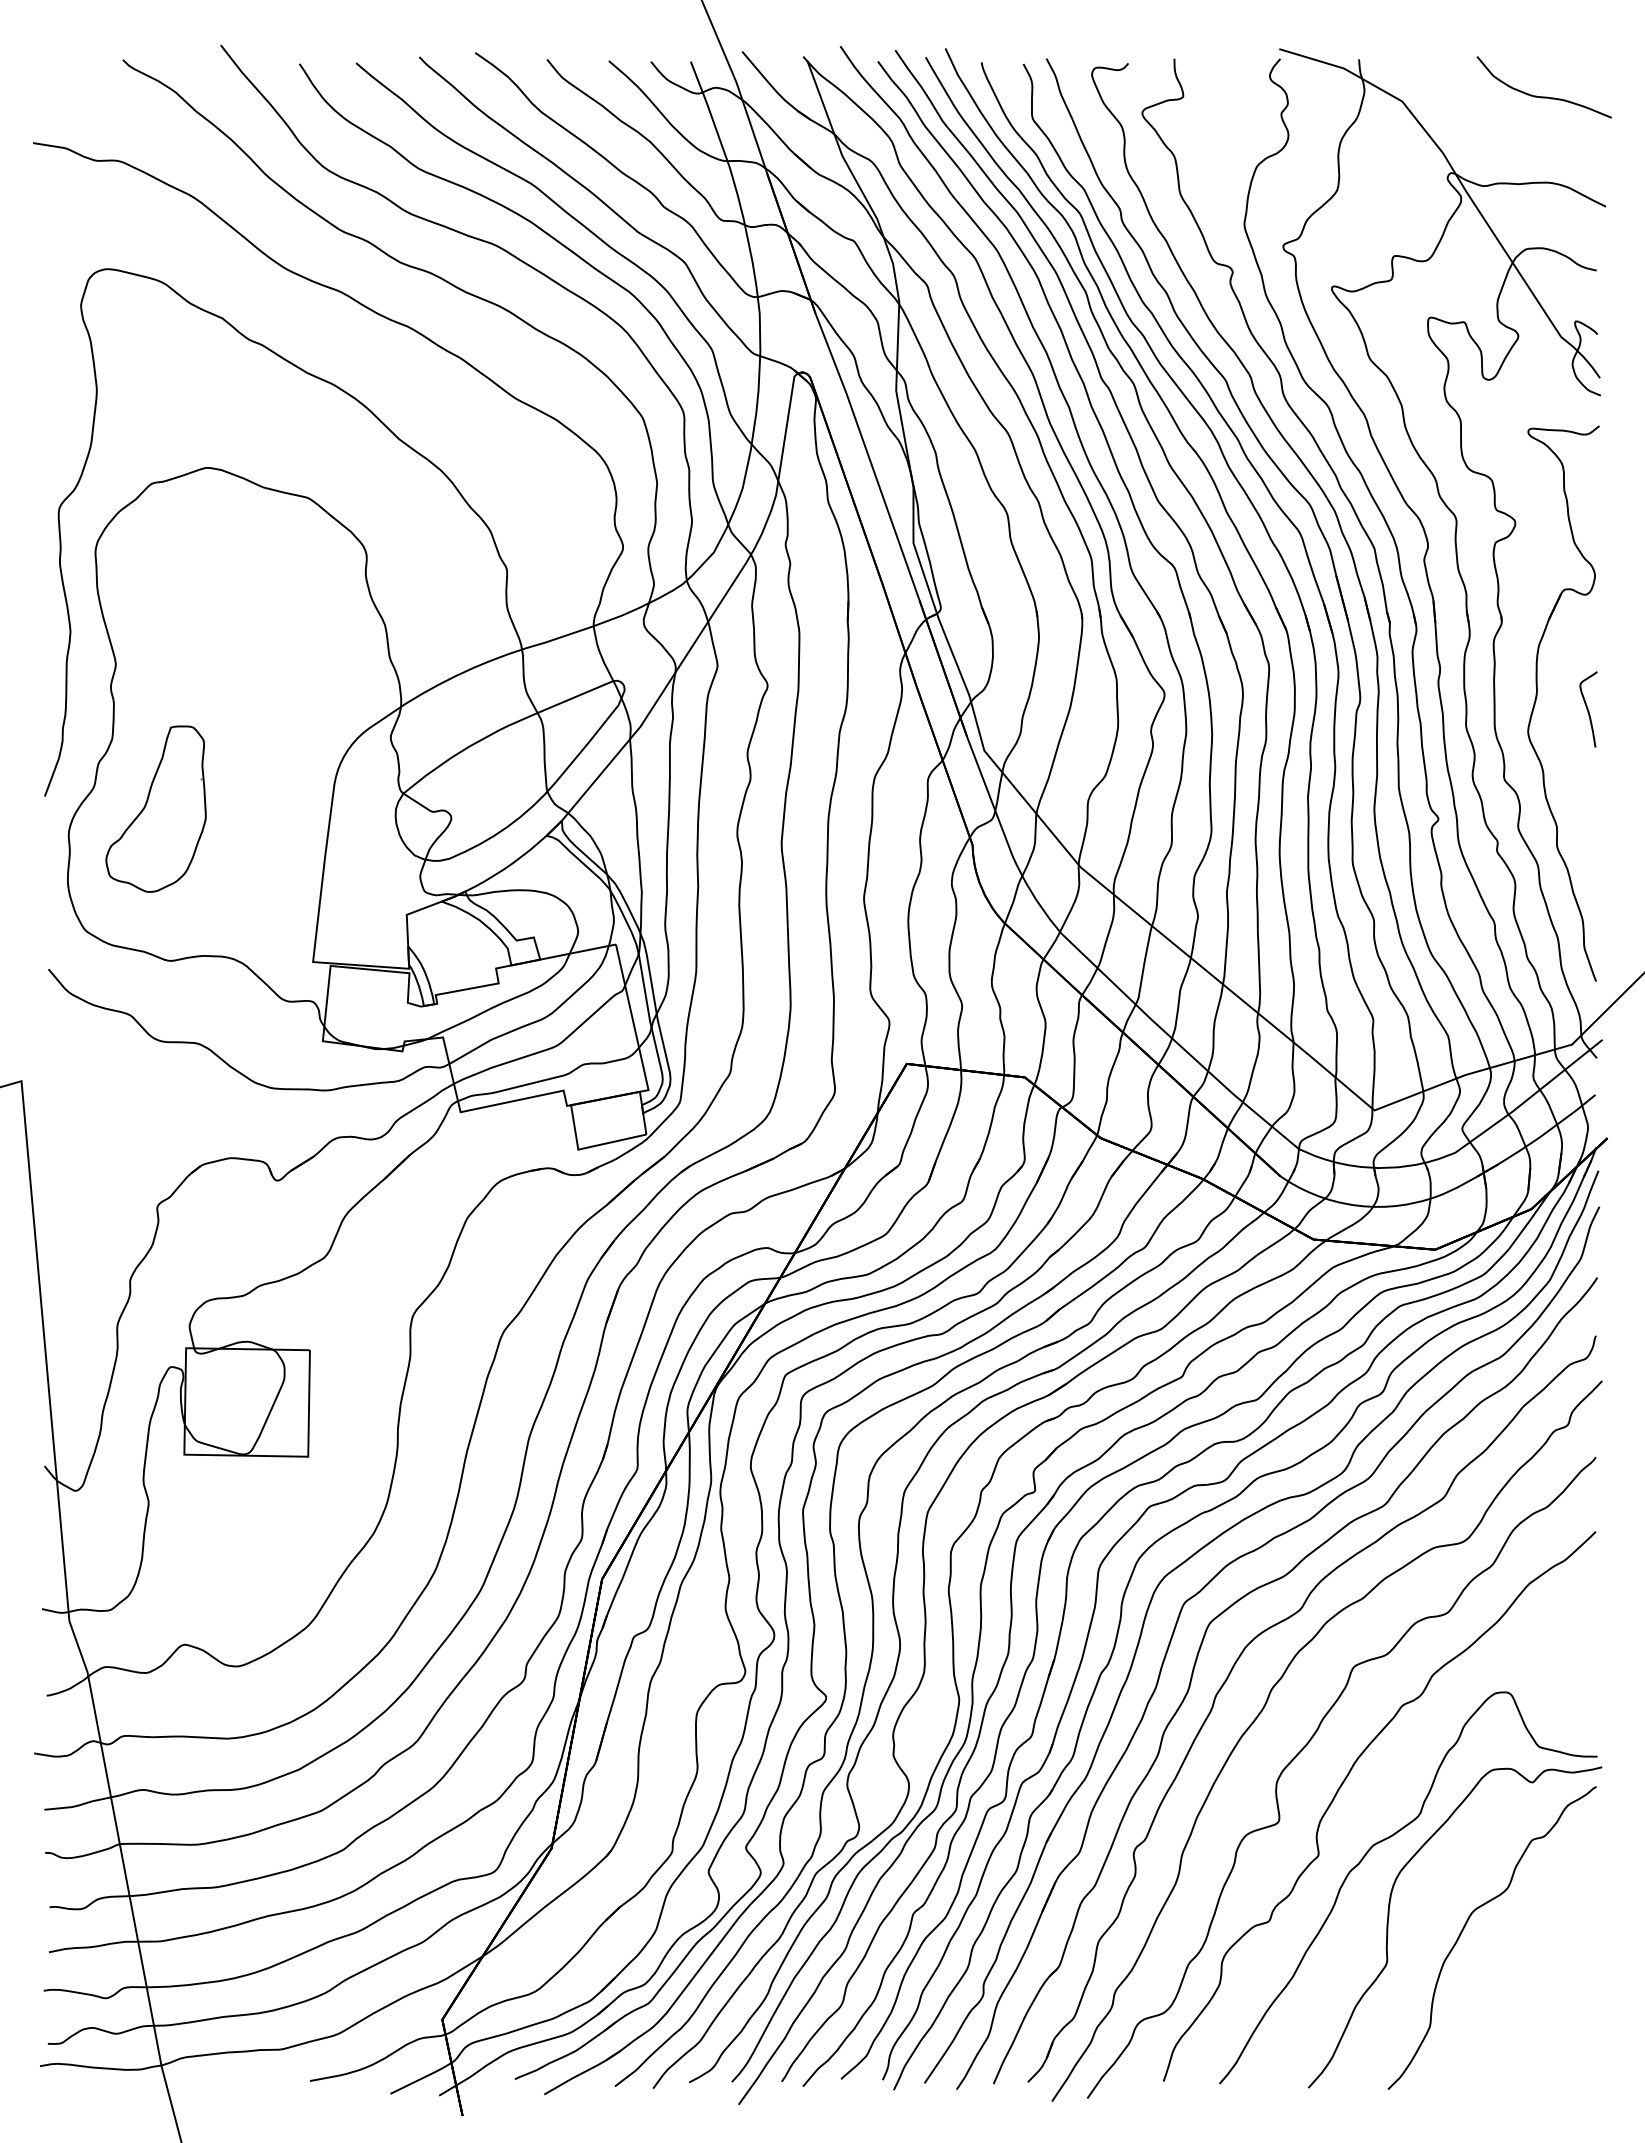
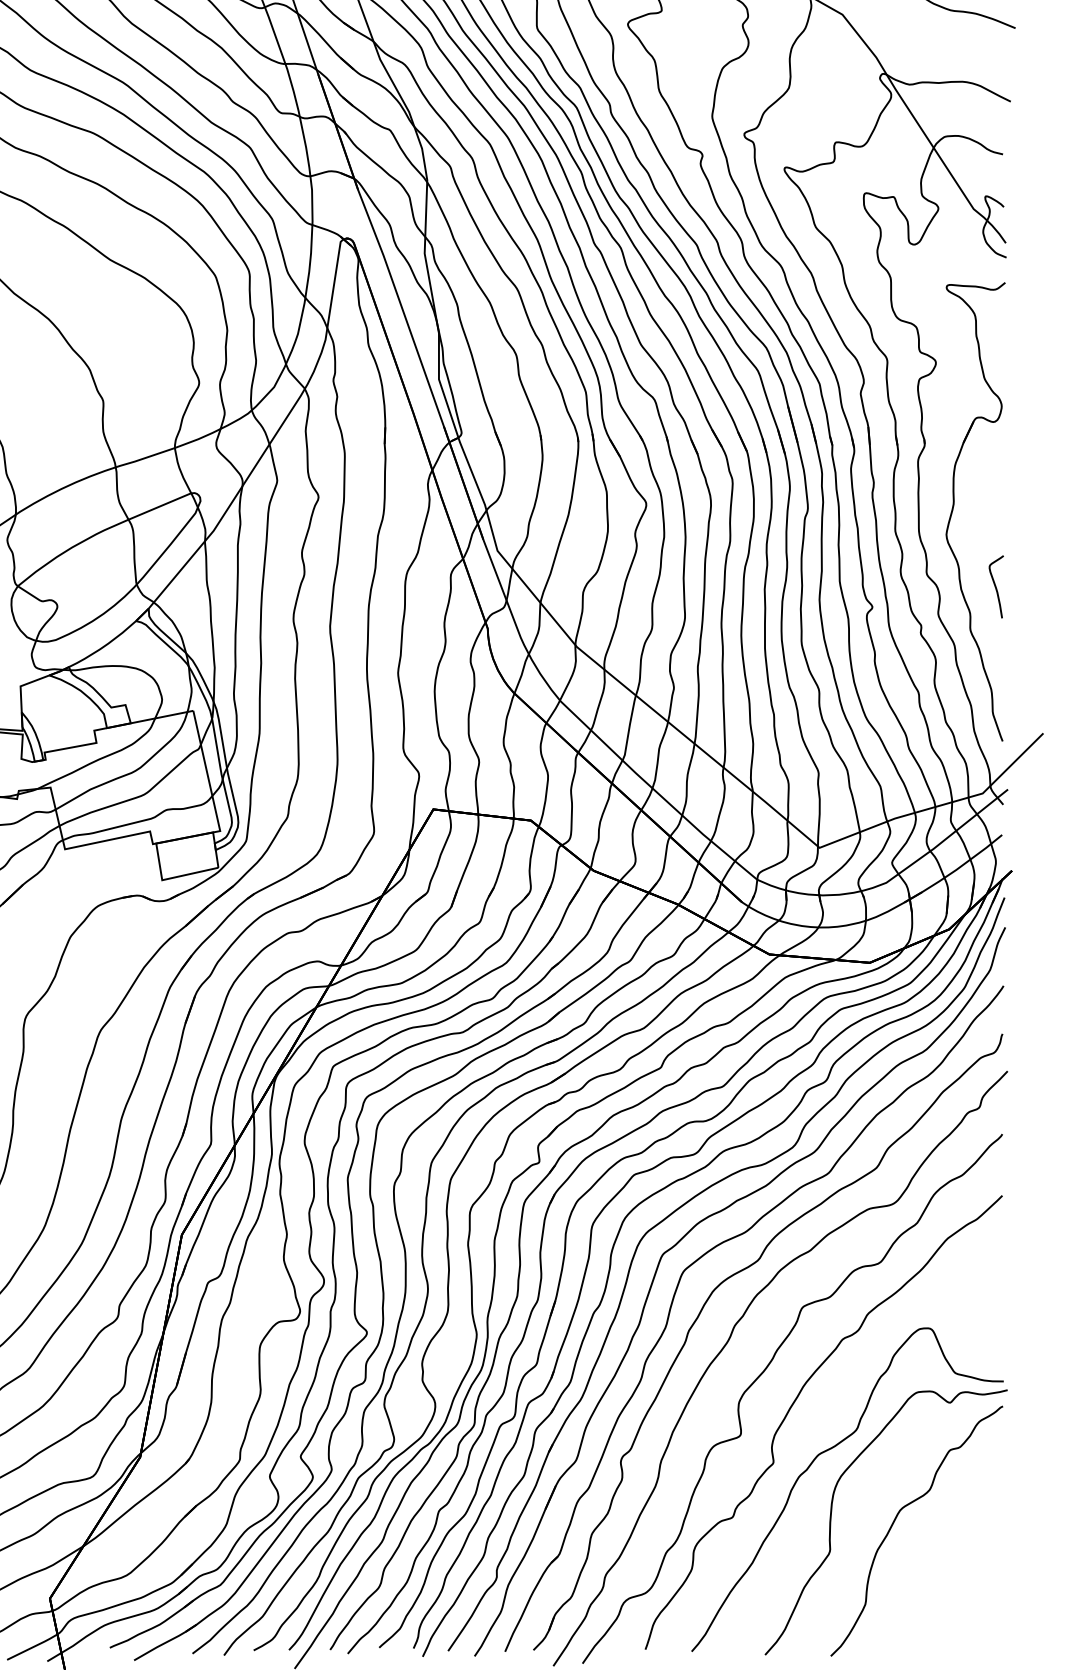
curve: (1588, 709) -> (996, 586), moved

